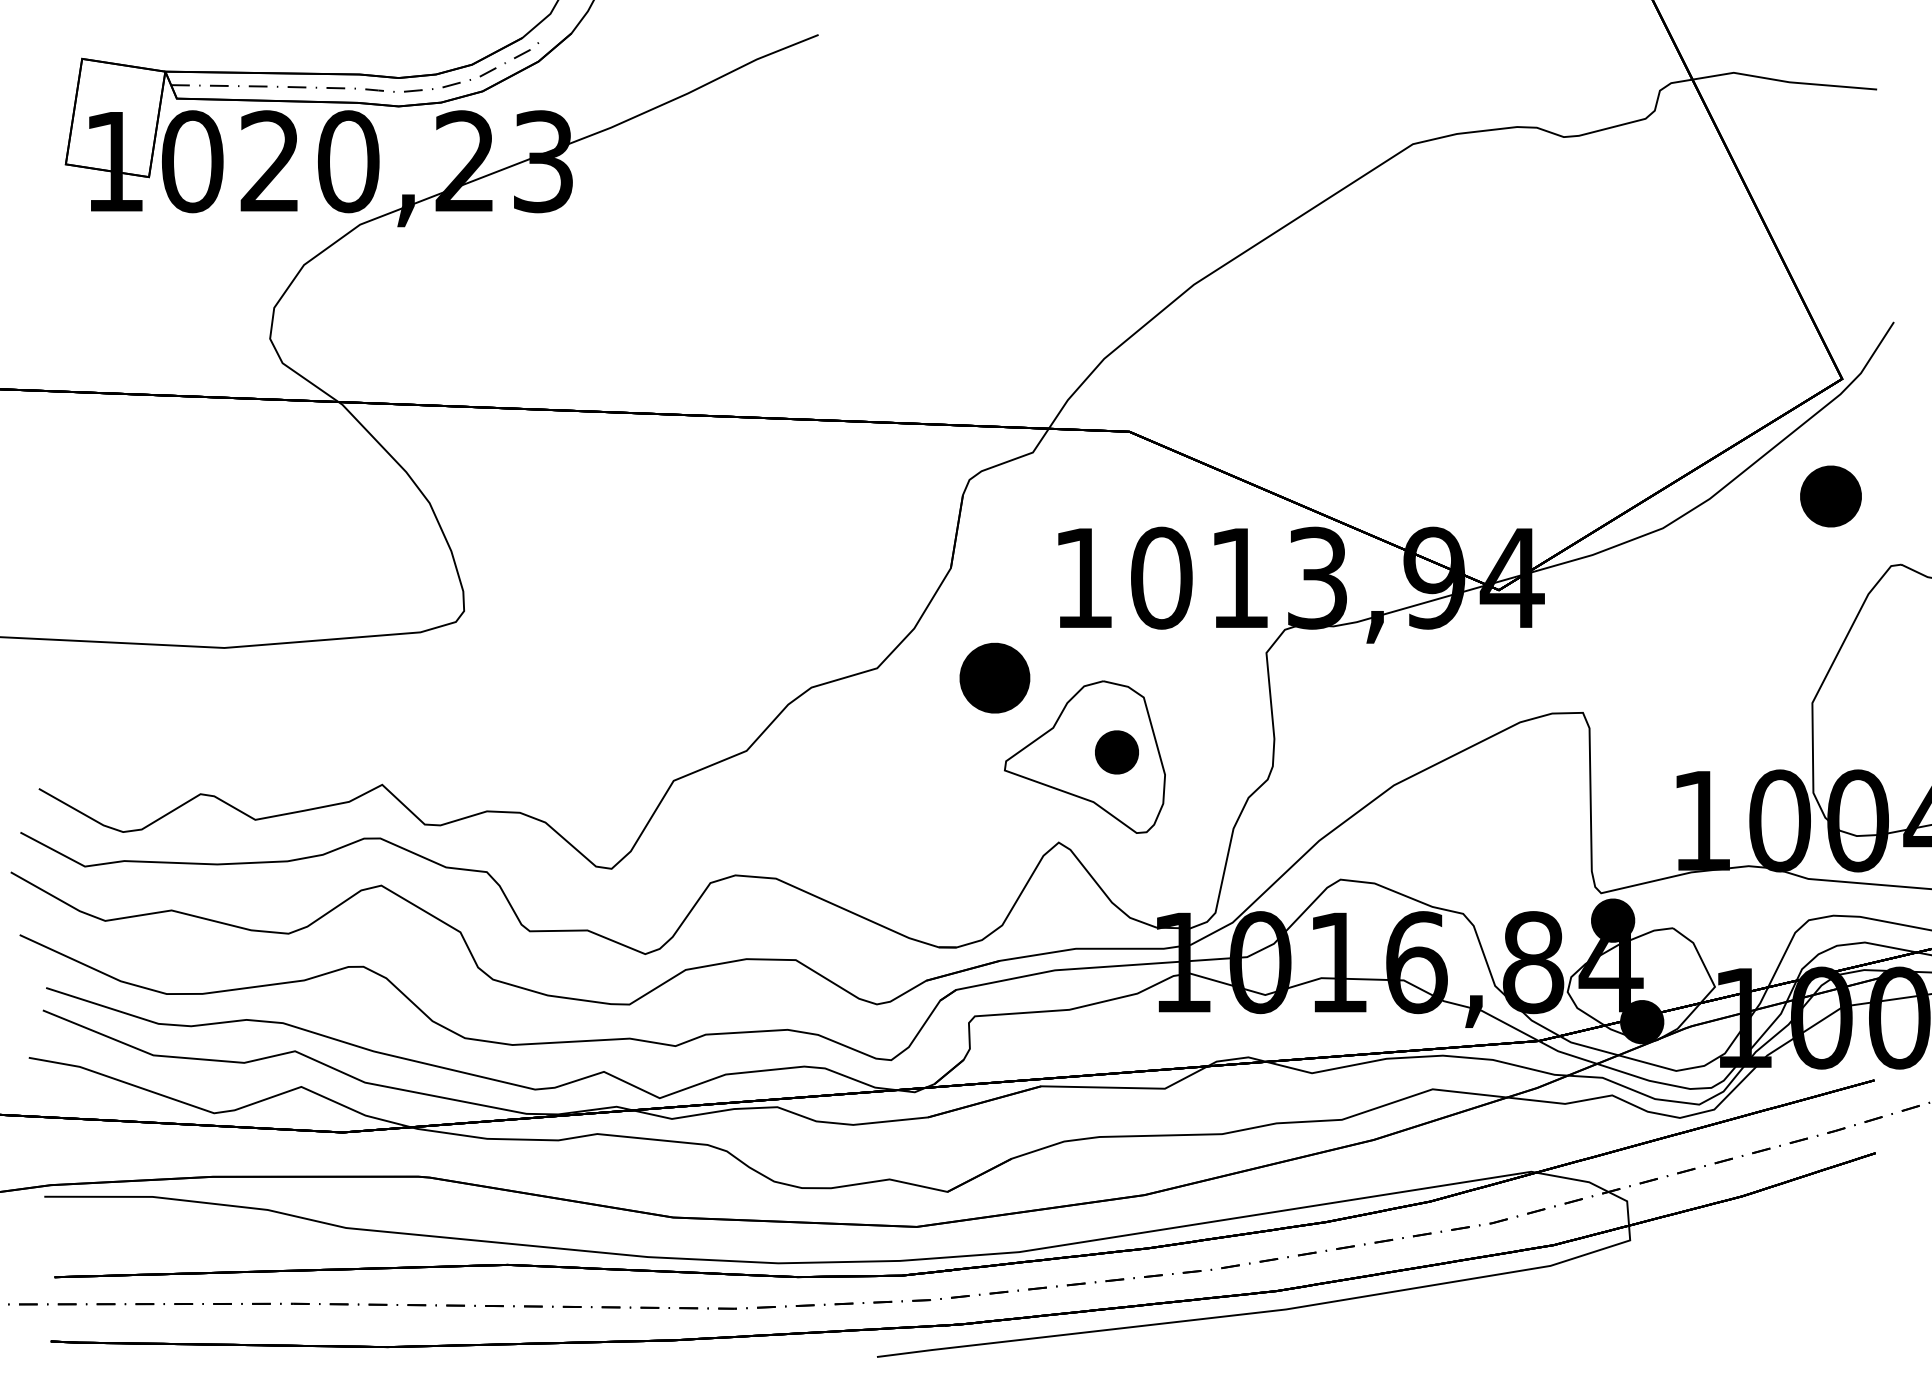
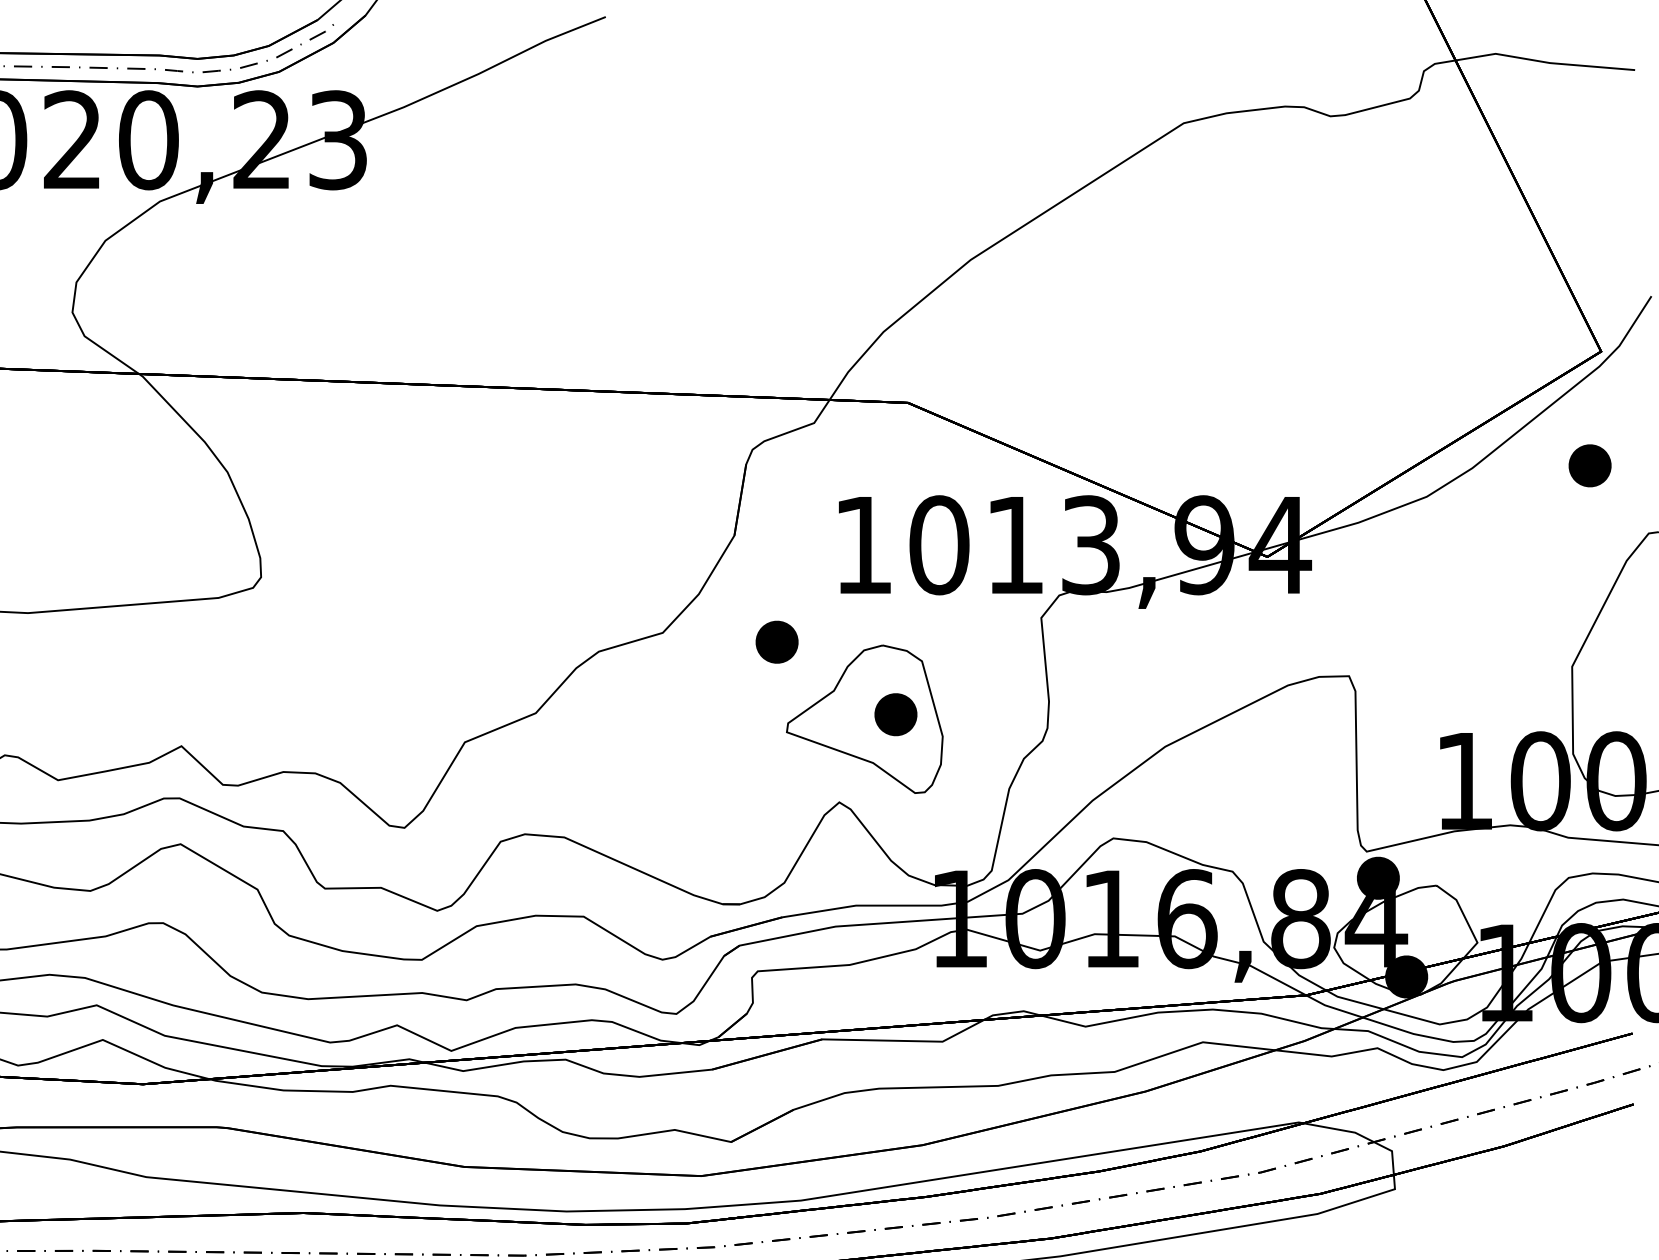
part: (1830, 496) -> (1589, 465), size x0.71
part: (994, 677) -> (776, 641), size x0.62

